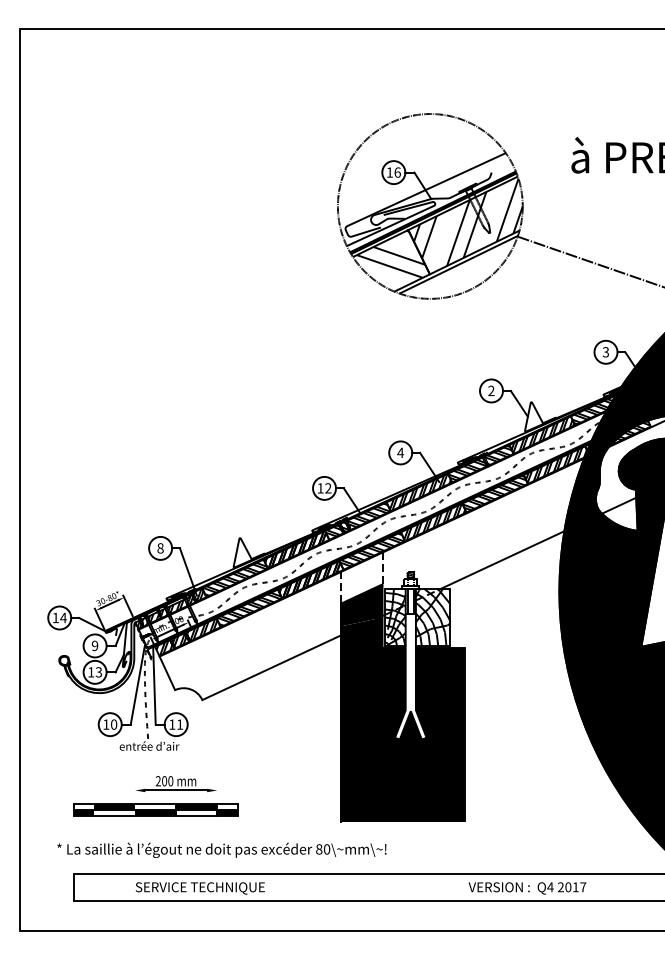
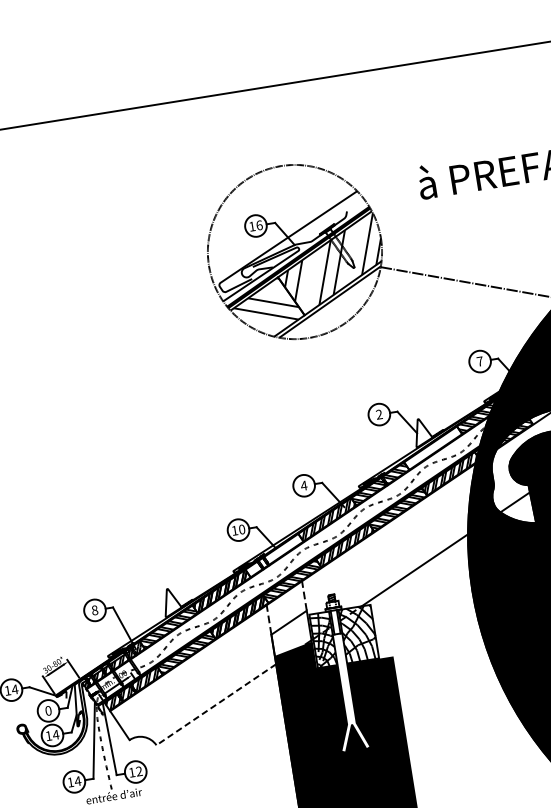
text: (605, 352) -> (479, 361), 3 -> 7
hatch: (542, 435) -> (433, 448), removed
text: (328, 488) -> (242, 529), 12 -> 10
hatch: (357, 521) -> (274, 556), removed
fill: (361, 605) -> (290, 633), removed
text: (94, 646) -> (48, 711), 9 -> 0
line: (271, 667) -> (215, 704), solid -> dashed
text: (98, 672) -> (55, 735), 13 -> 14
text: (113, 724) -> (77, 781), 10 -> 14
text: (179, 724) -> (138, 771), 11 -> 12

